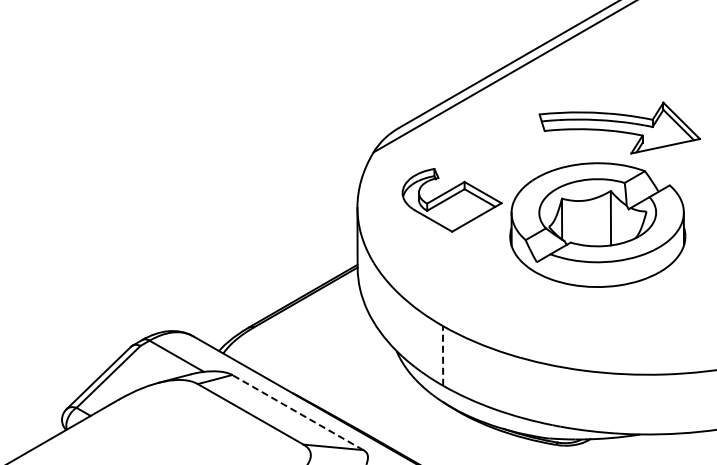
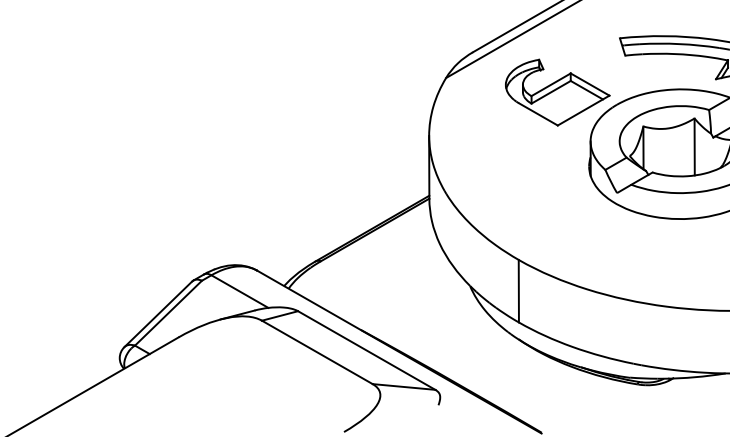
part: (451, 200) -> (557, 92), moved
line: (443, 355) -> (519, 290), dashed -> solid
line: (297, 412) -> (366, 350), dashed -> solid

